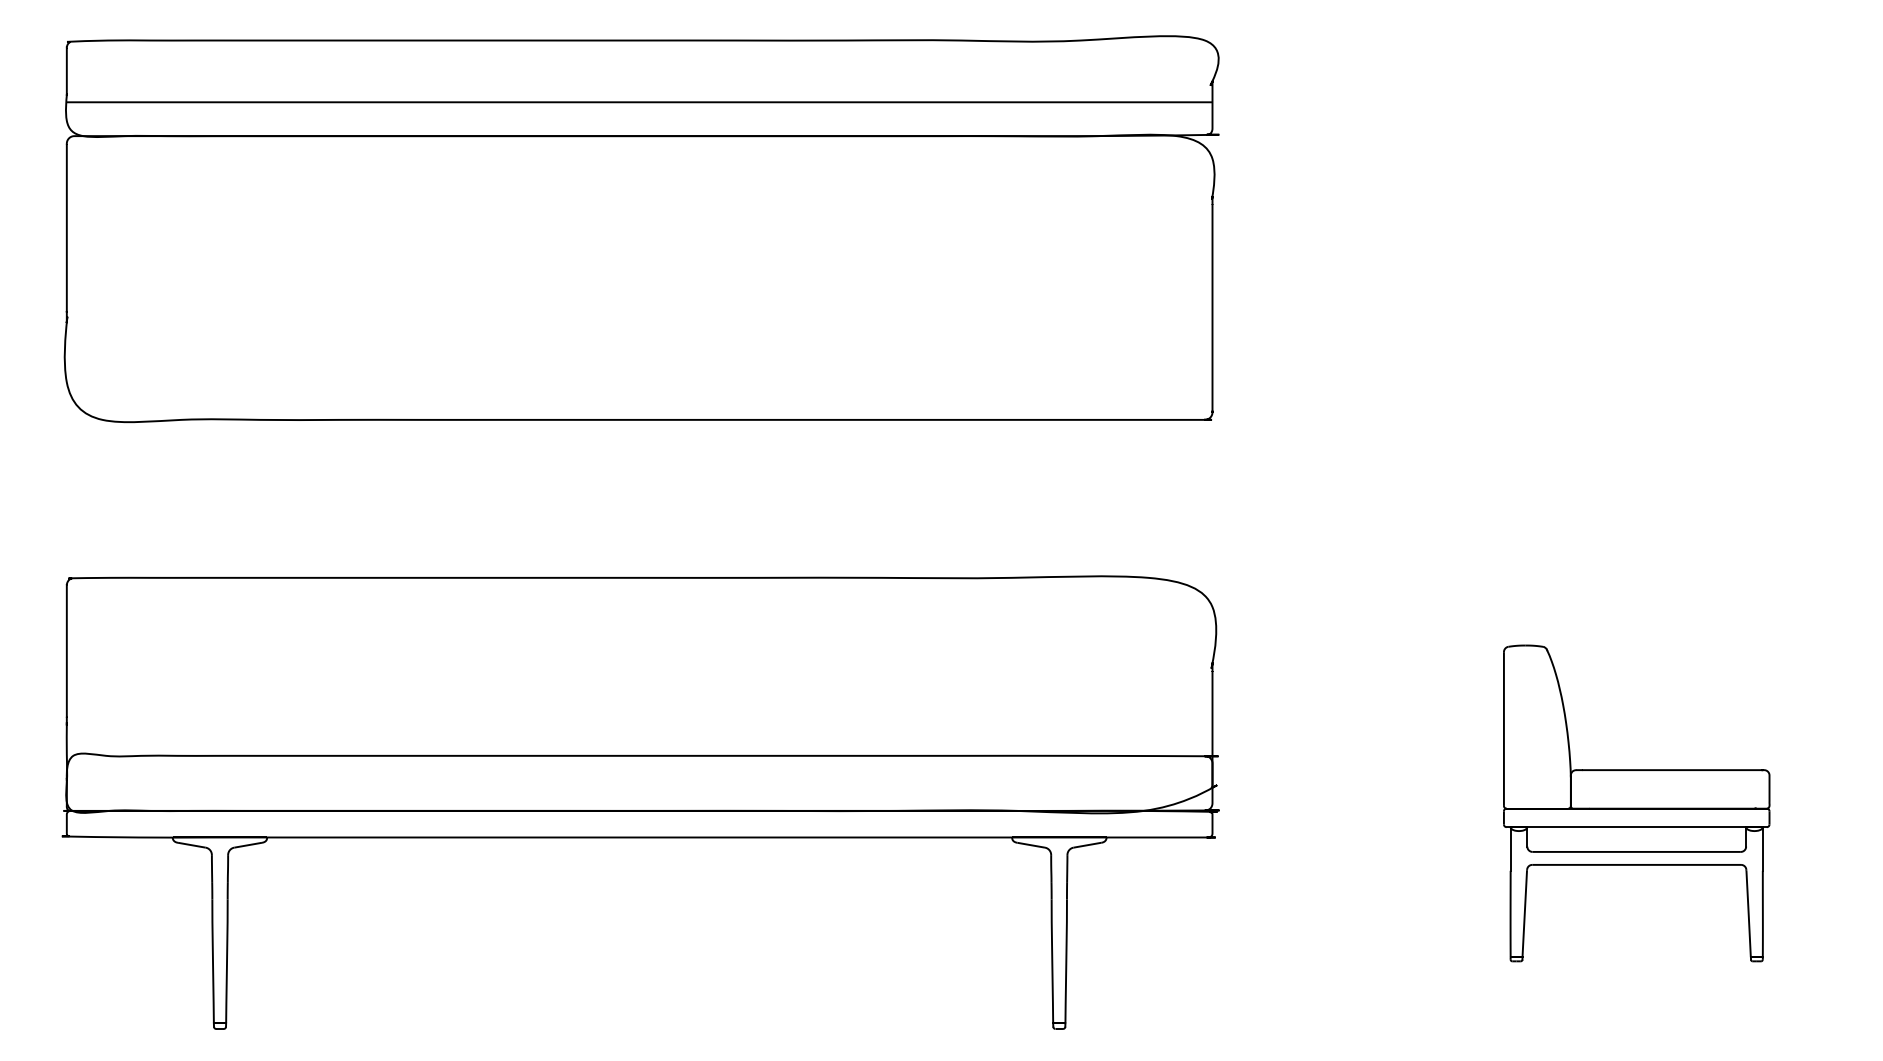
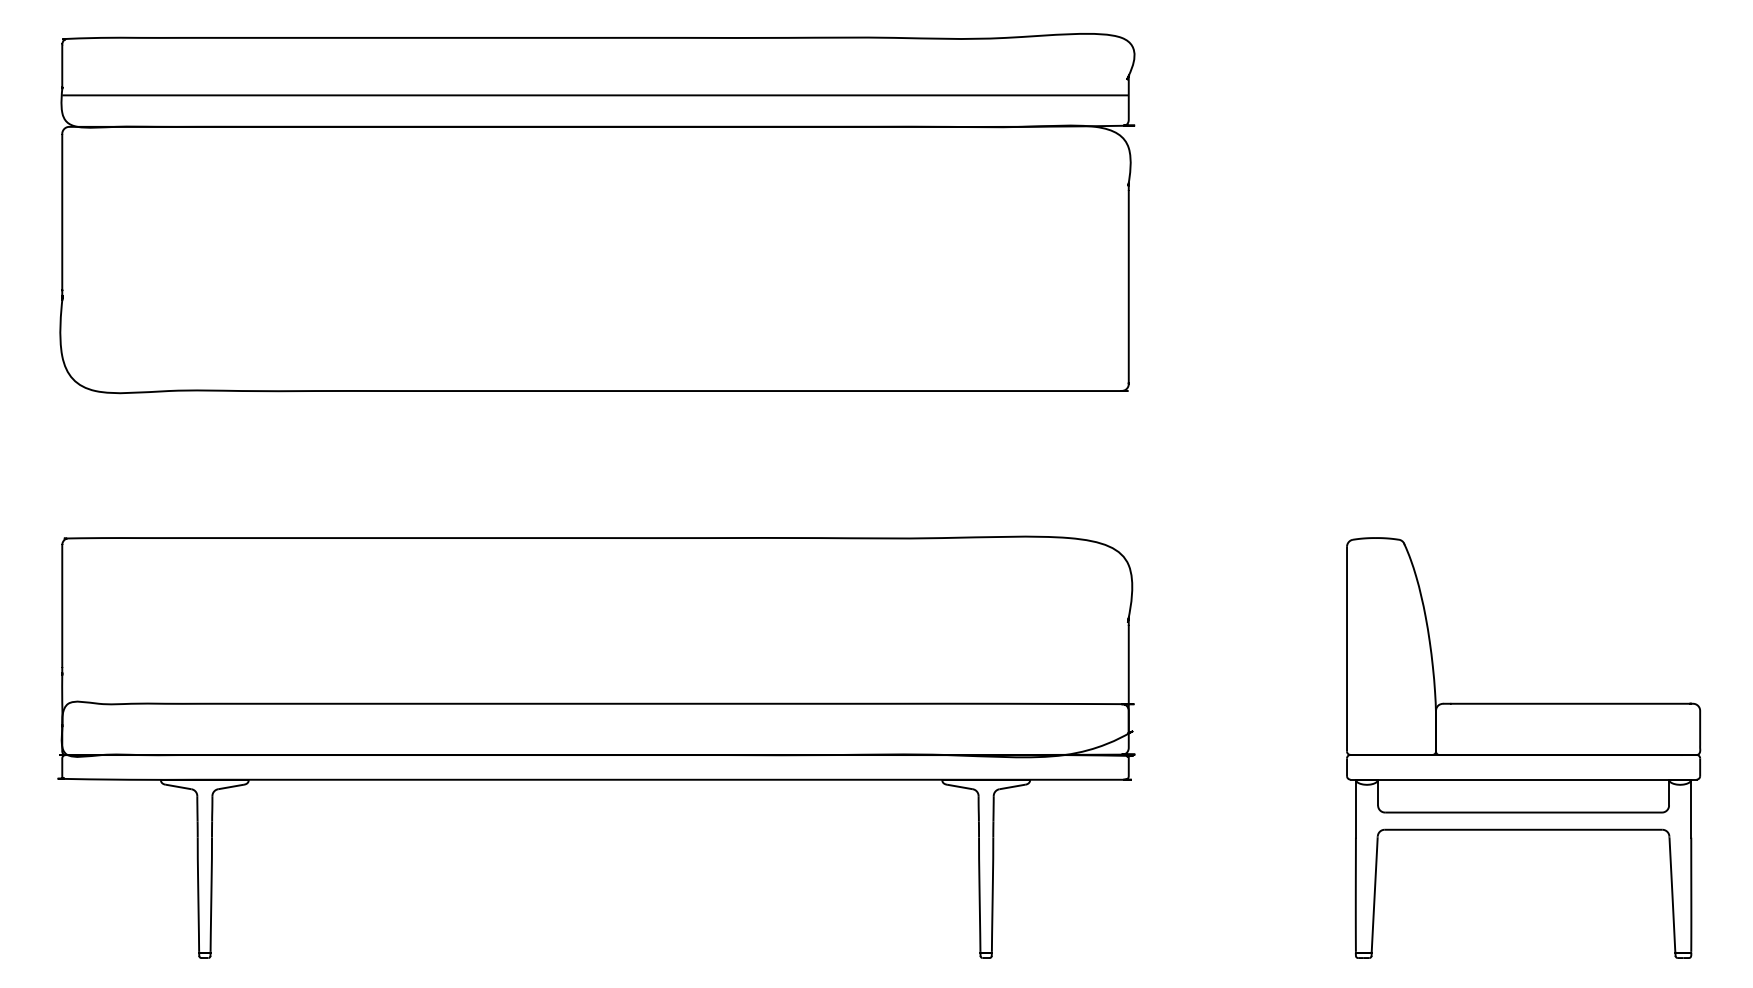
part: (1636, 803) -> (1523, 748), size x1.43

